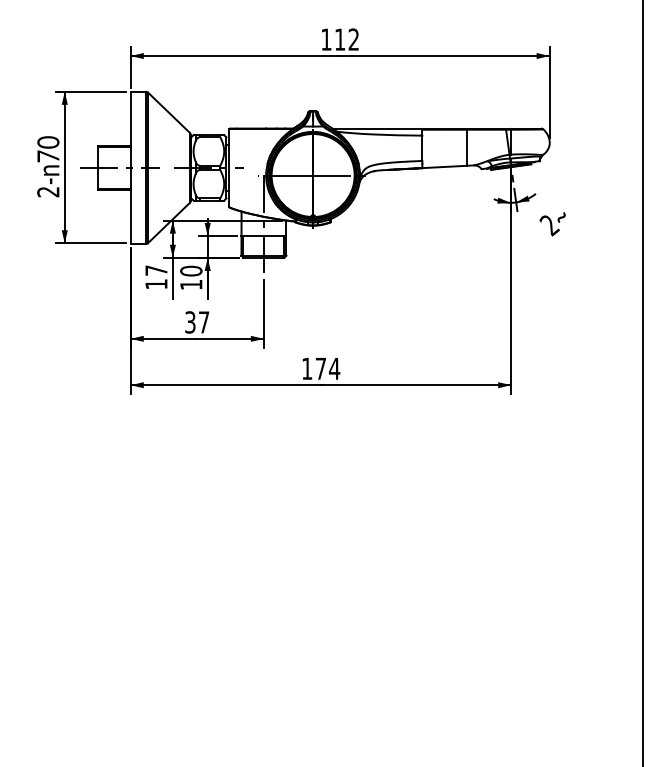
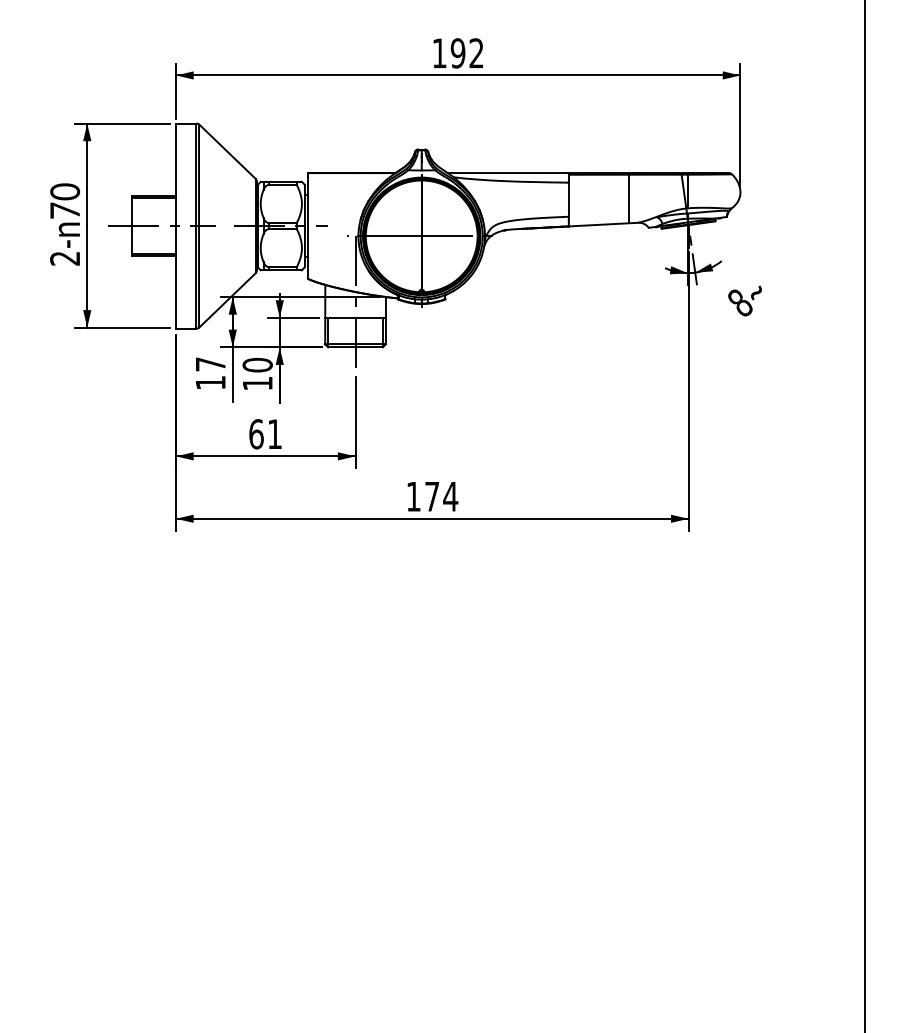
text: (339, 39) -> (457, 53), 112 -> 192
text: (549, 225) -> (740, 303), 2 -> 8
text: (197, 322) -> (265, 434), 37 -> 61

